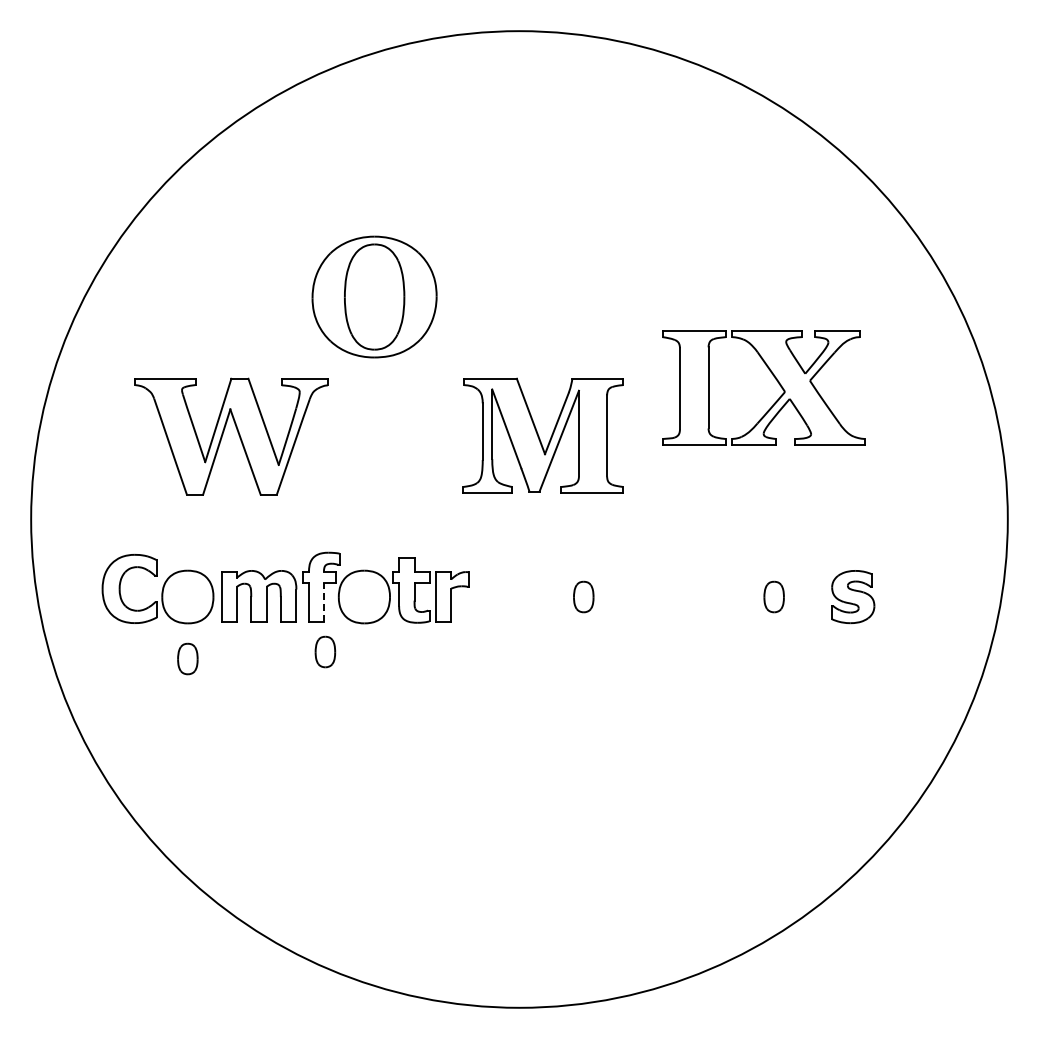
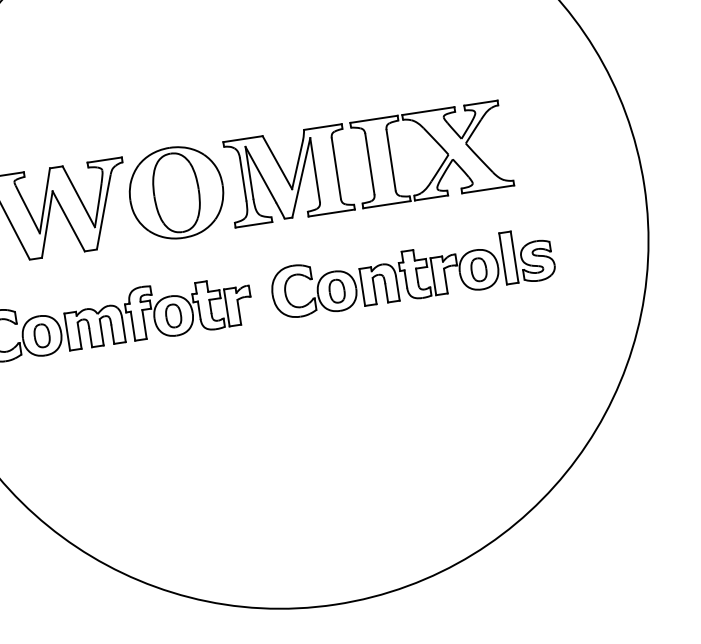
part: (374, 296) -> (176, 192), moved
part: (774, 378) -> (439, 145), moved
part: (660, 588) -> (393, 276), added
line: (324, 601) -> (144, 323), dashed -> solid
part: (325, 651) -> (173, 315), moved
part: (187, 658) -> (41, 335), moved

